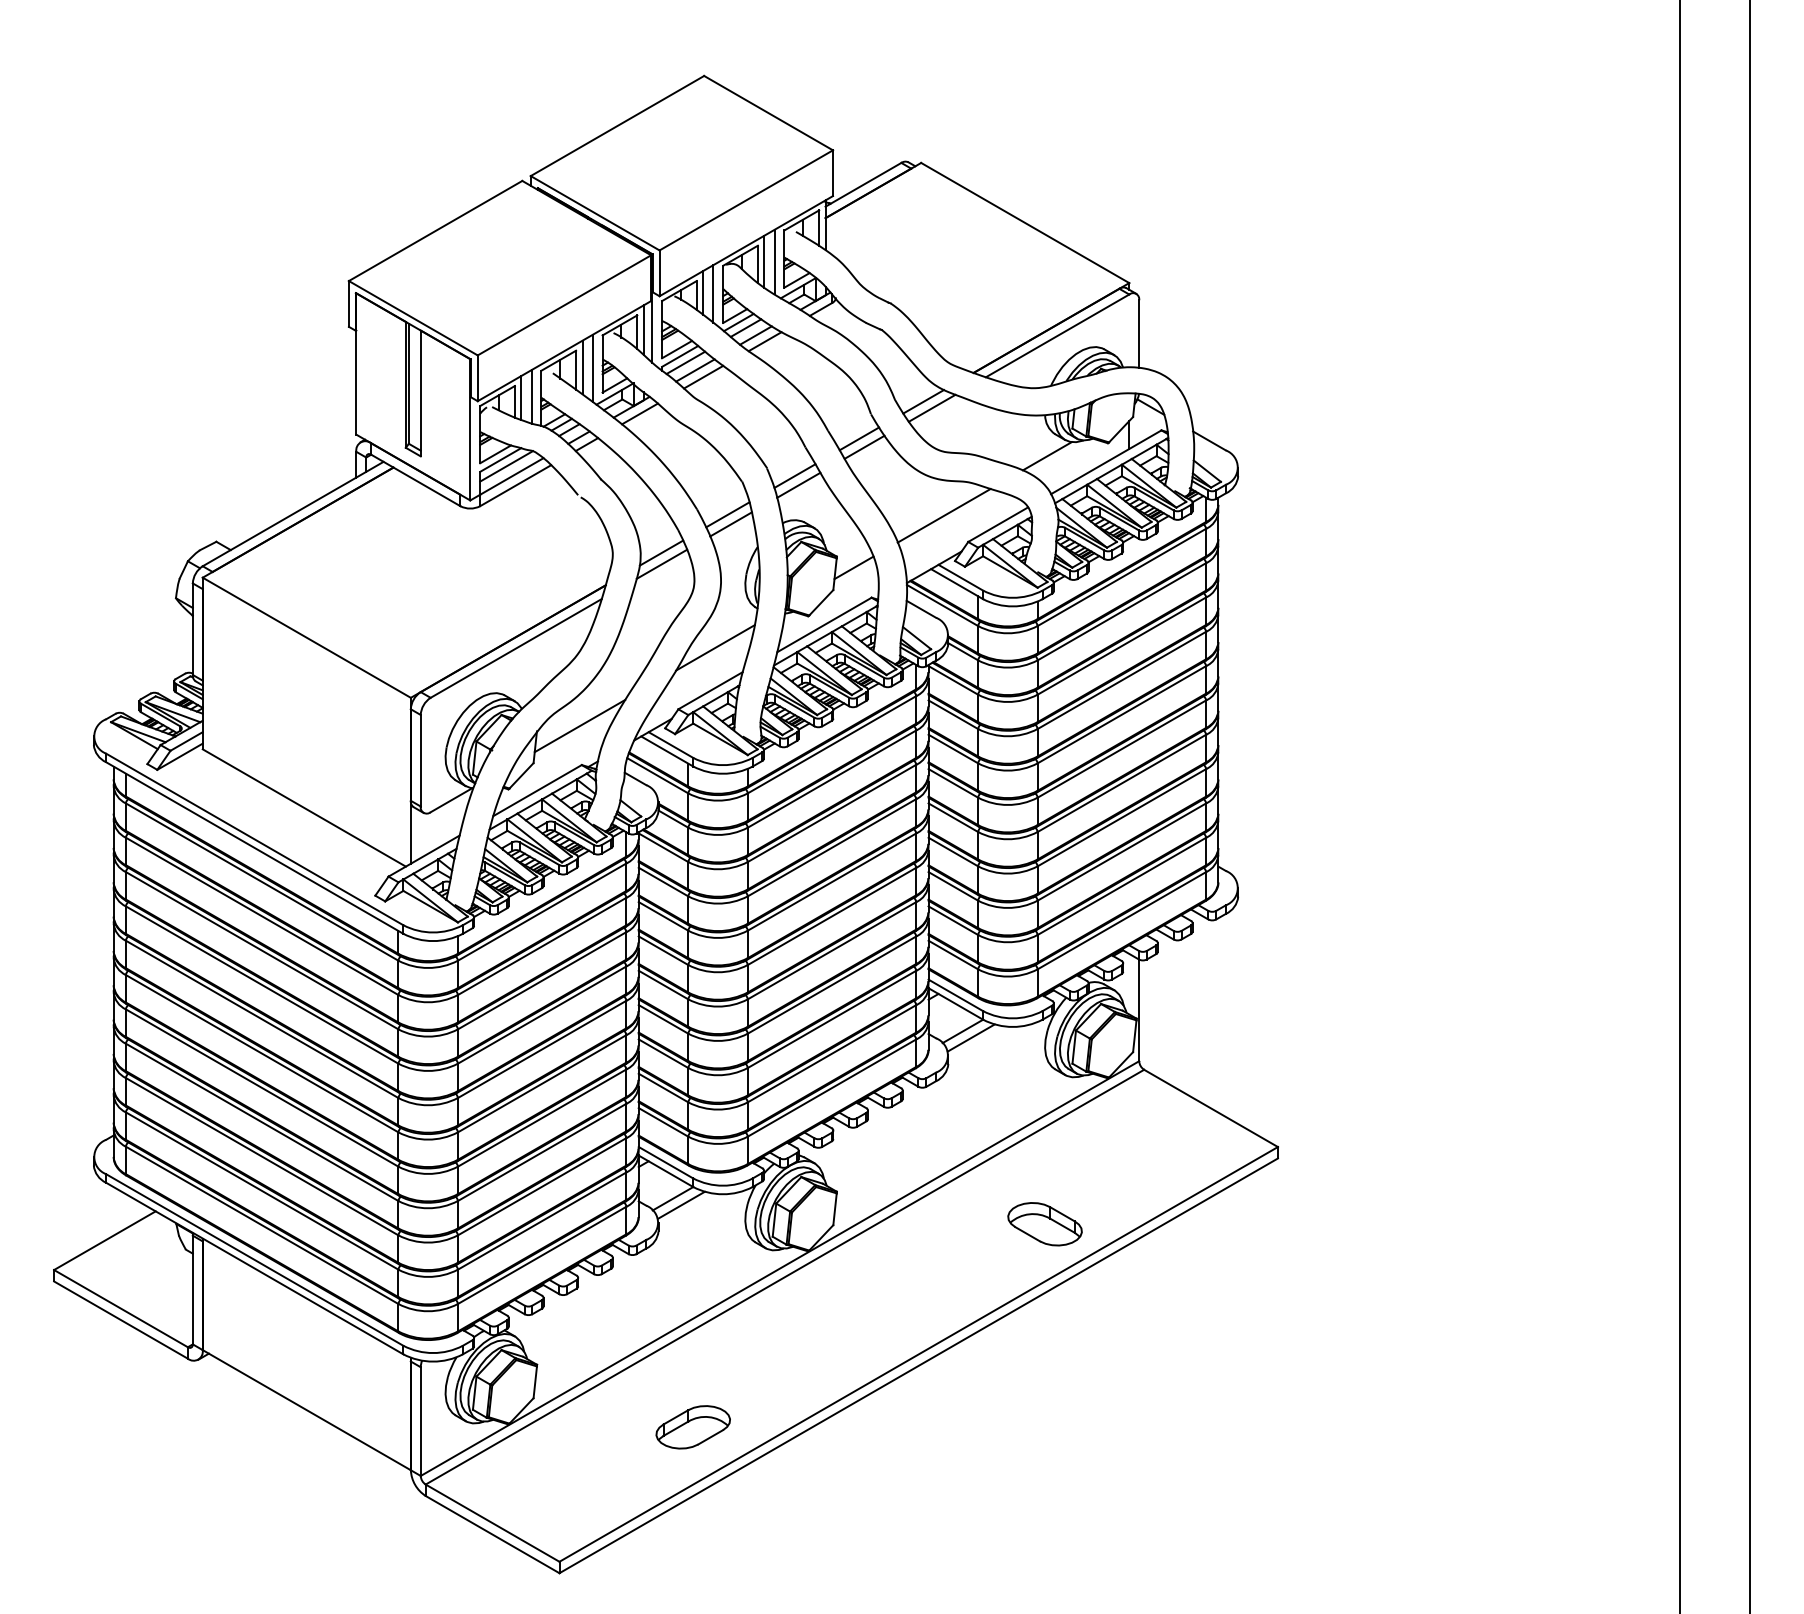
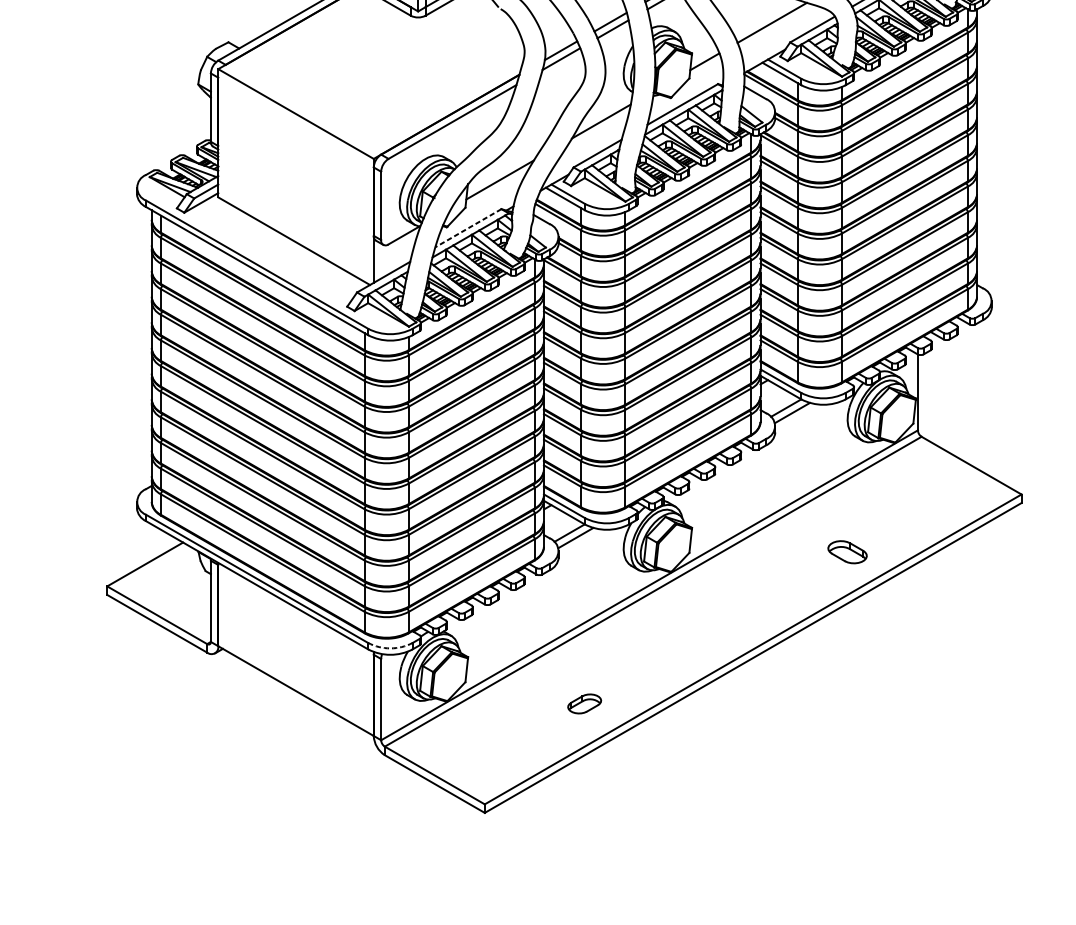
line: (537, 790) -> (468, 228), solid -> dashed
part: (1044, 1224) -> (847, 552), size x0.7
arc: (433, 1353) -> (390, 648), solid -> dashed
part: (692, 1427) -> (584, 704), size x0.6

